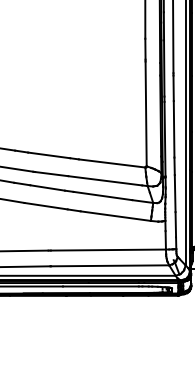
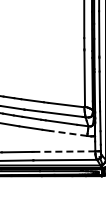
line: (114, 216) -> (67, 133), solid -> dashed
line: (108, 249) -> (64, 151), solid -> dashed

